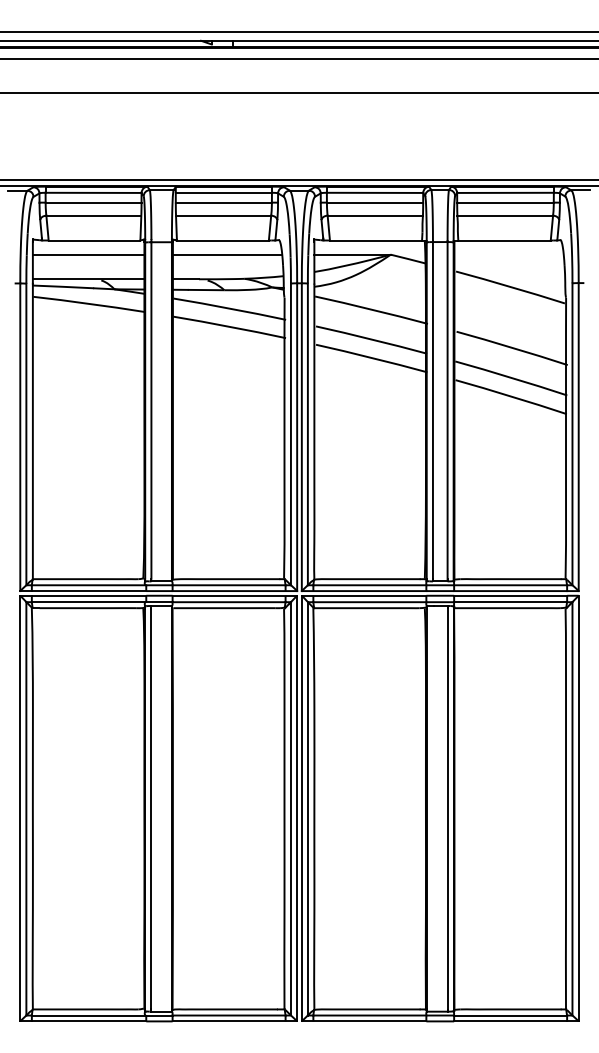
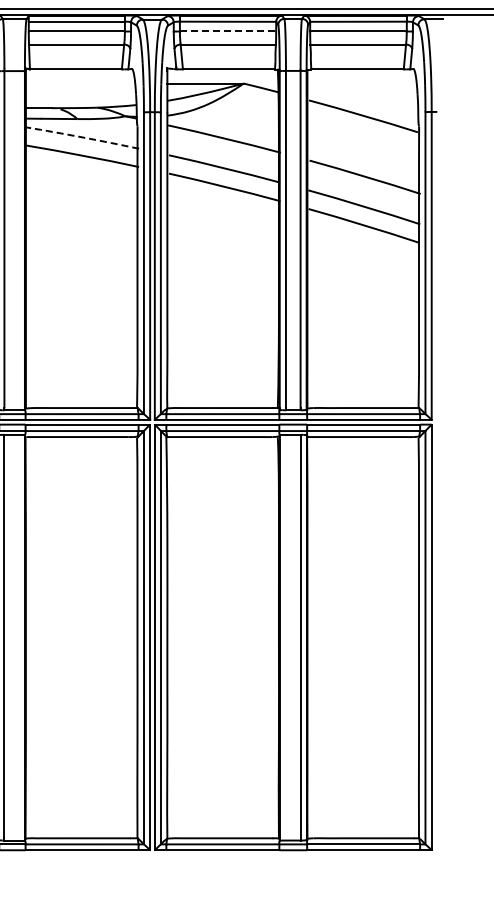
line: (375, 202) -> (228, 31), solid -> dashed
line: (227, 254) -> (80, 83), removed
arc: (230, 308) -> (83, 137), solid -> dashed

